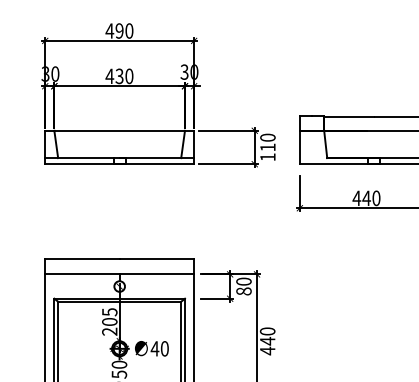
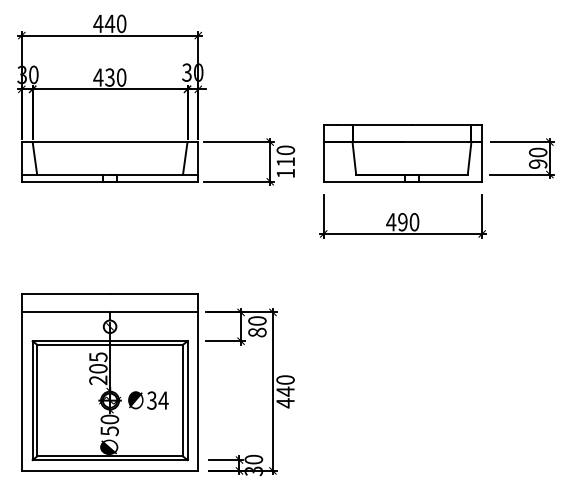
text: (119, 30) -> (109, 23), 490 -> 440
text: (366, 198) -> (402, 222), 440 -> 490
text: (159, 348) -> (157, 400), 40 -> 34

